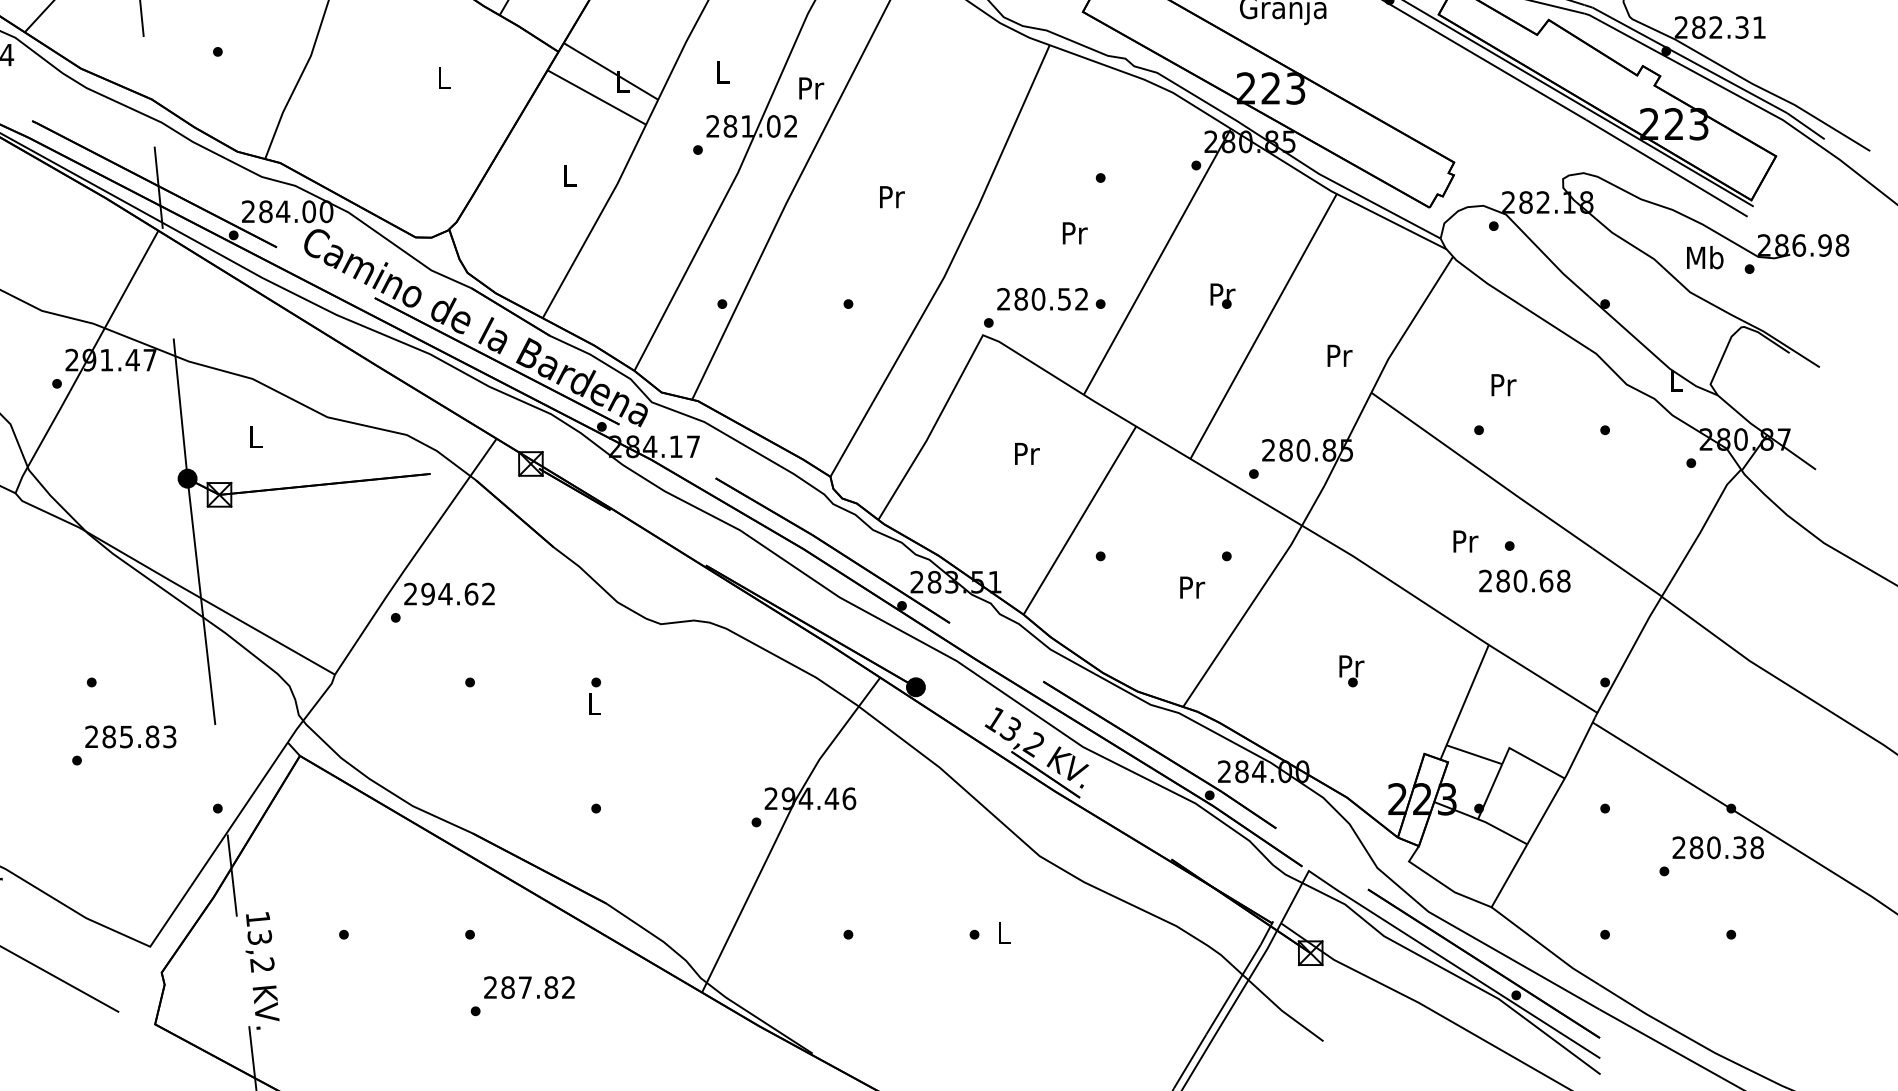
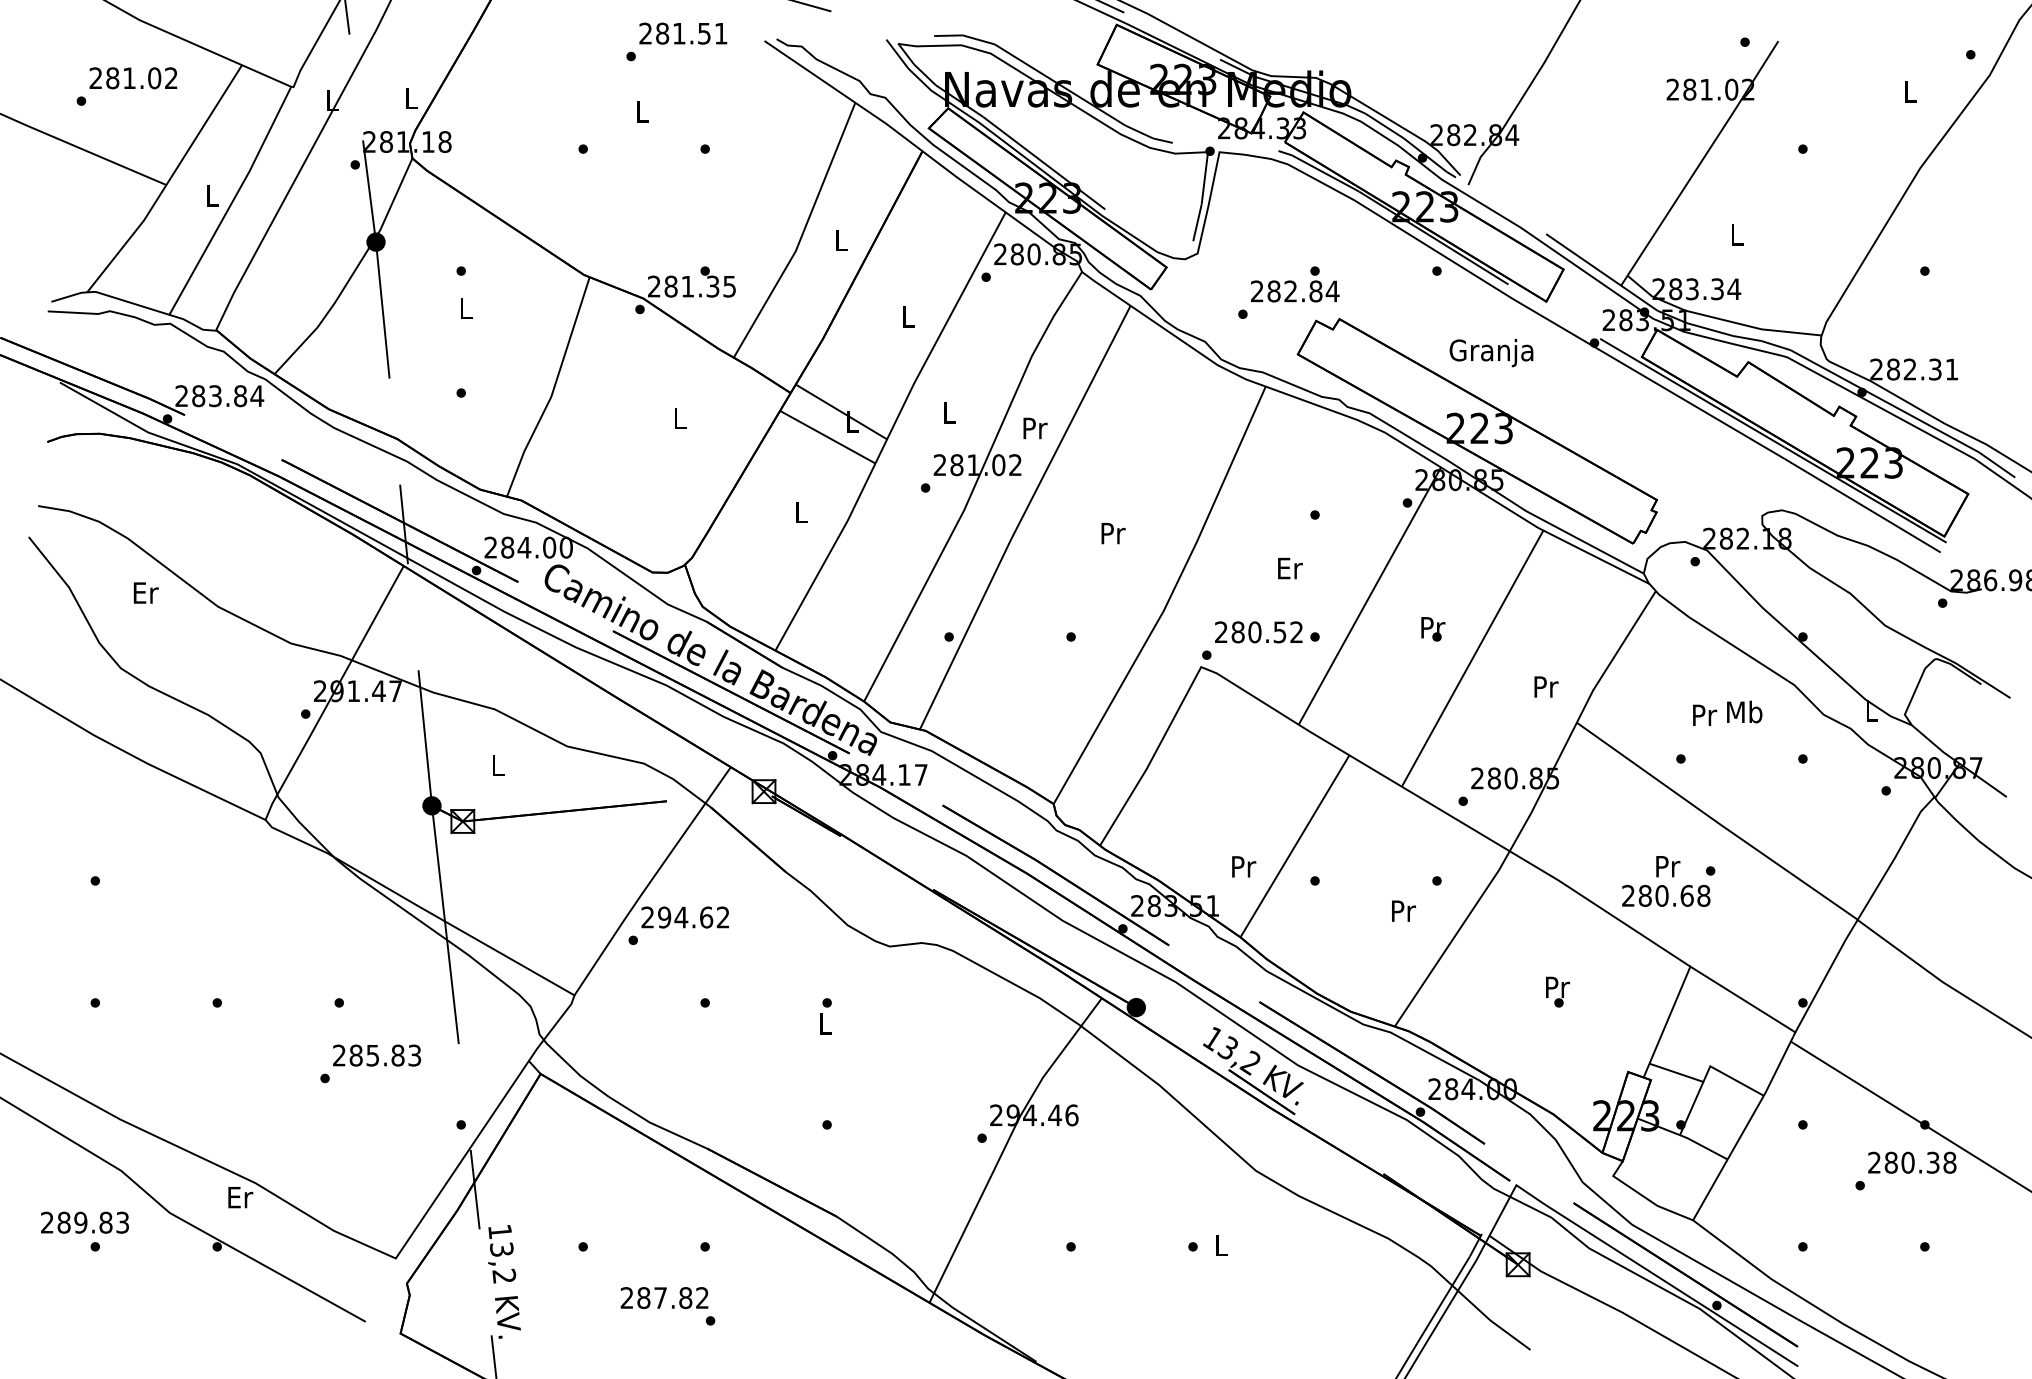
text: (1075, 233) -> (1290, 568), Pr -> Er
text: (1705, 257) -> (1744, 711), moved
text: (1027, 453) -> (1244, 866), moved
text: (1525, 580) -> (1666, 895), moved
text: (529, 987) -> (664, 1297), moved

